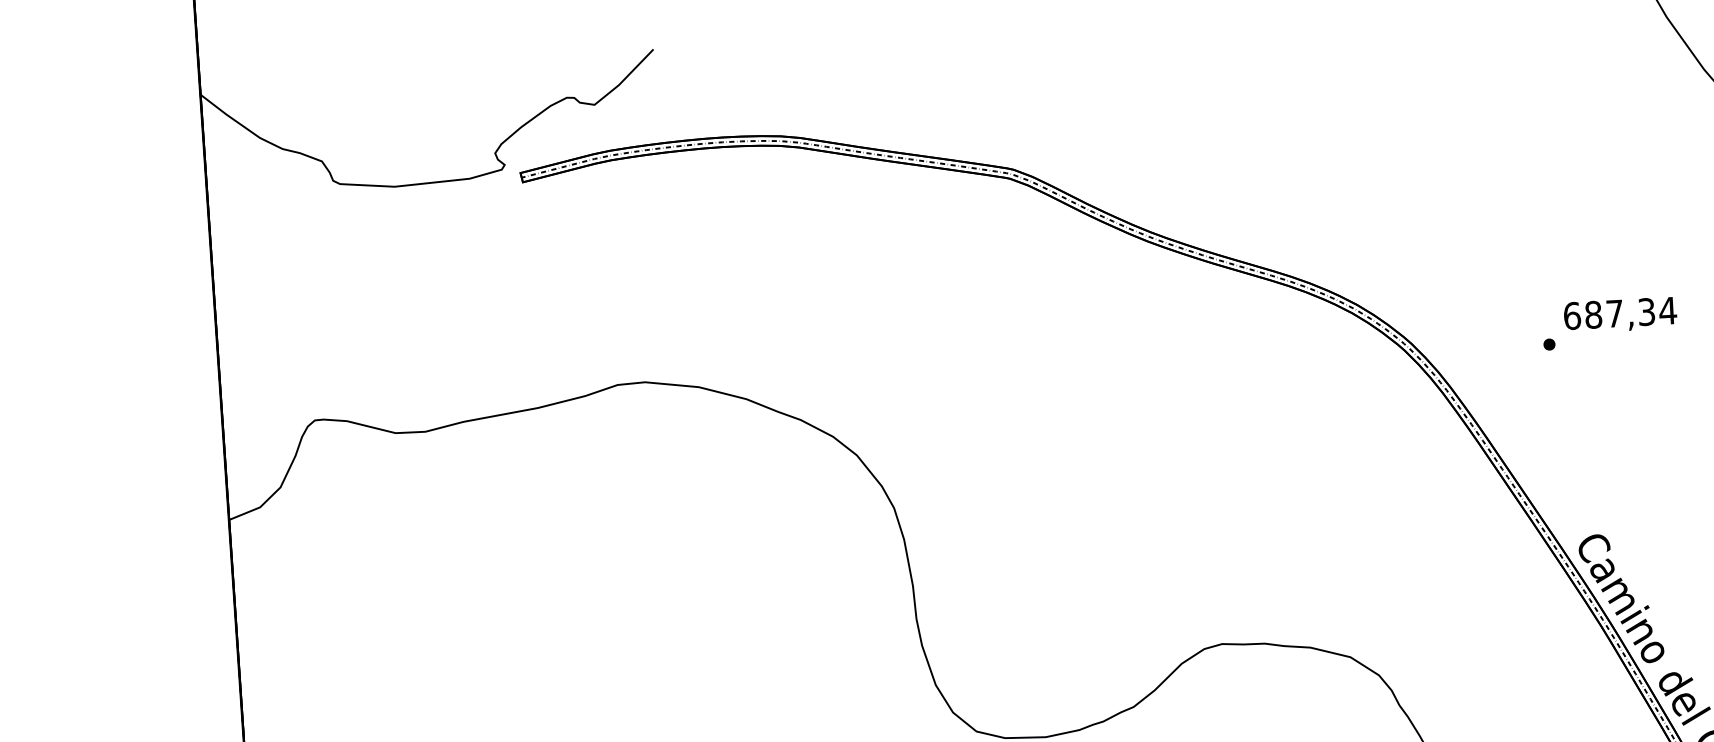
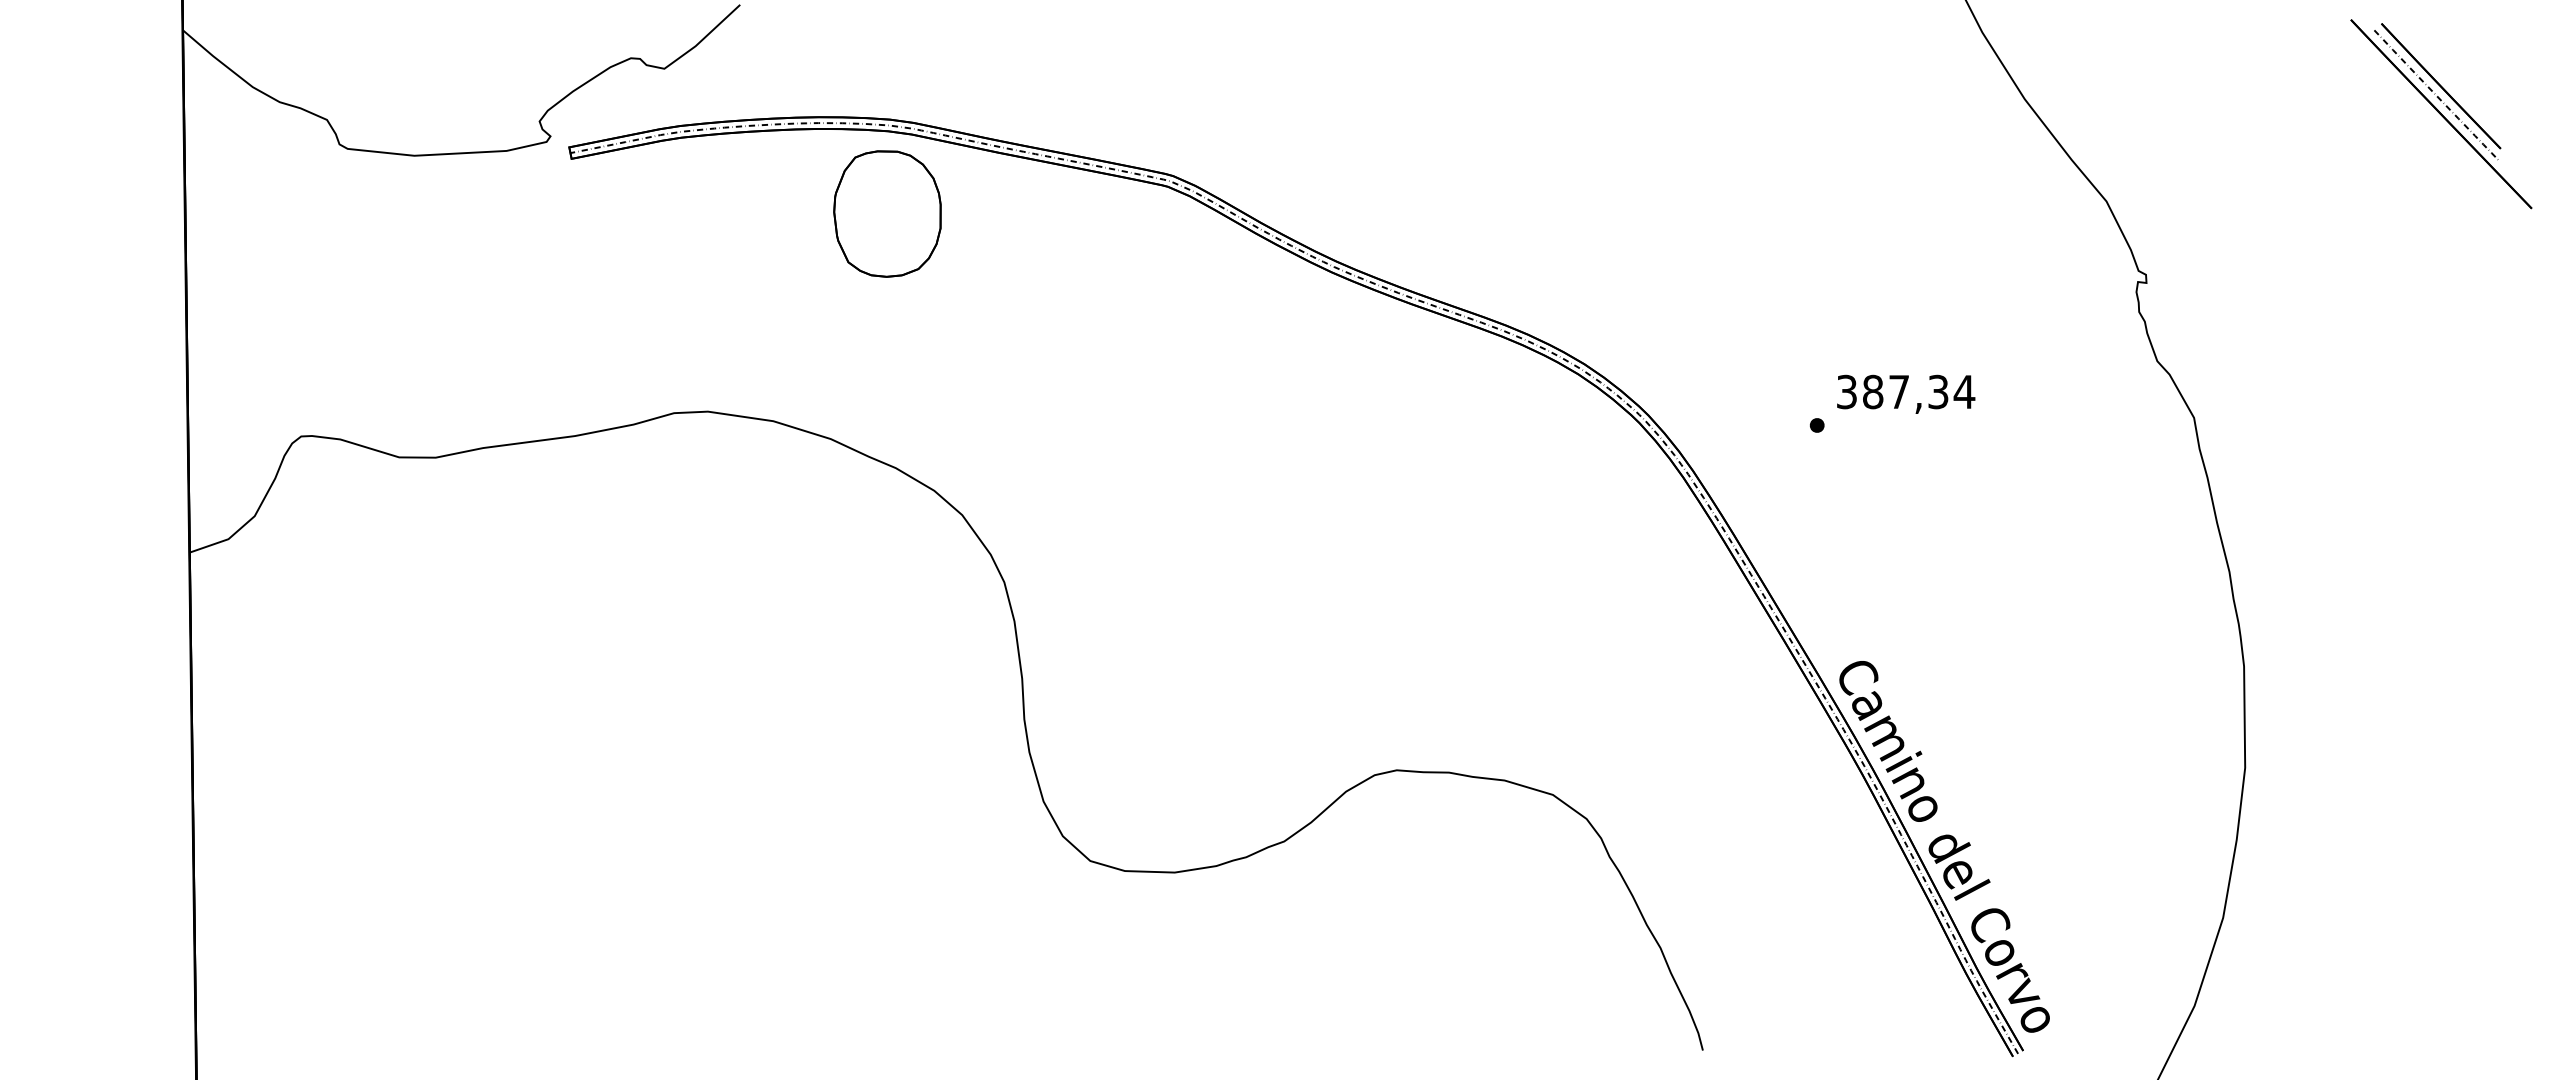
part: (782, 212) -> (887, 213), added
text: (1571, 315) -> (1846, 391), 687,34 -> 387,34

